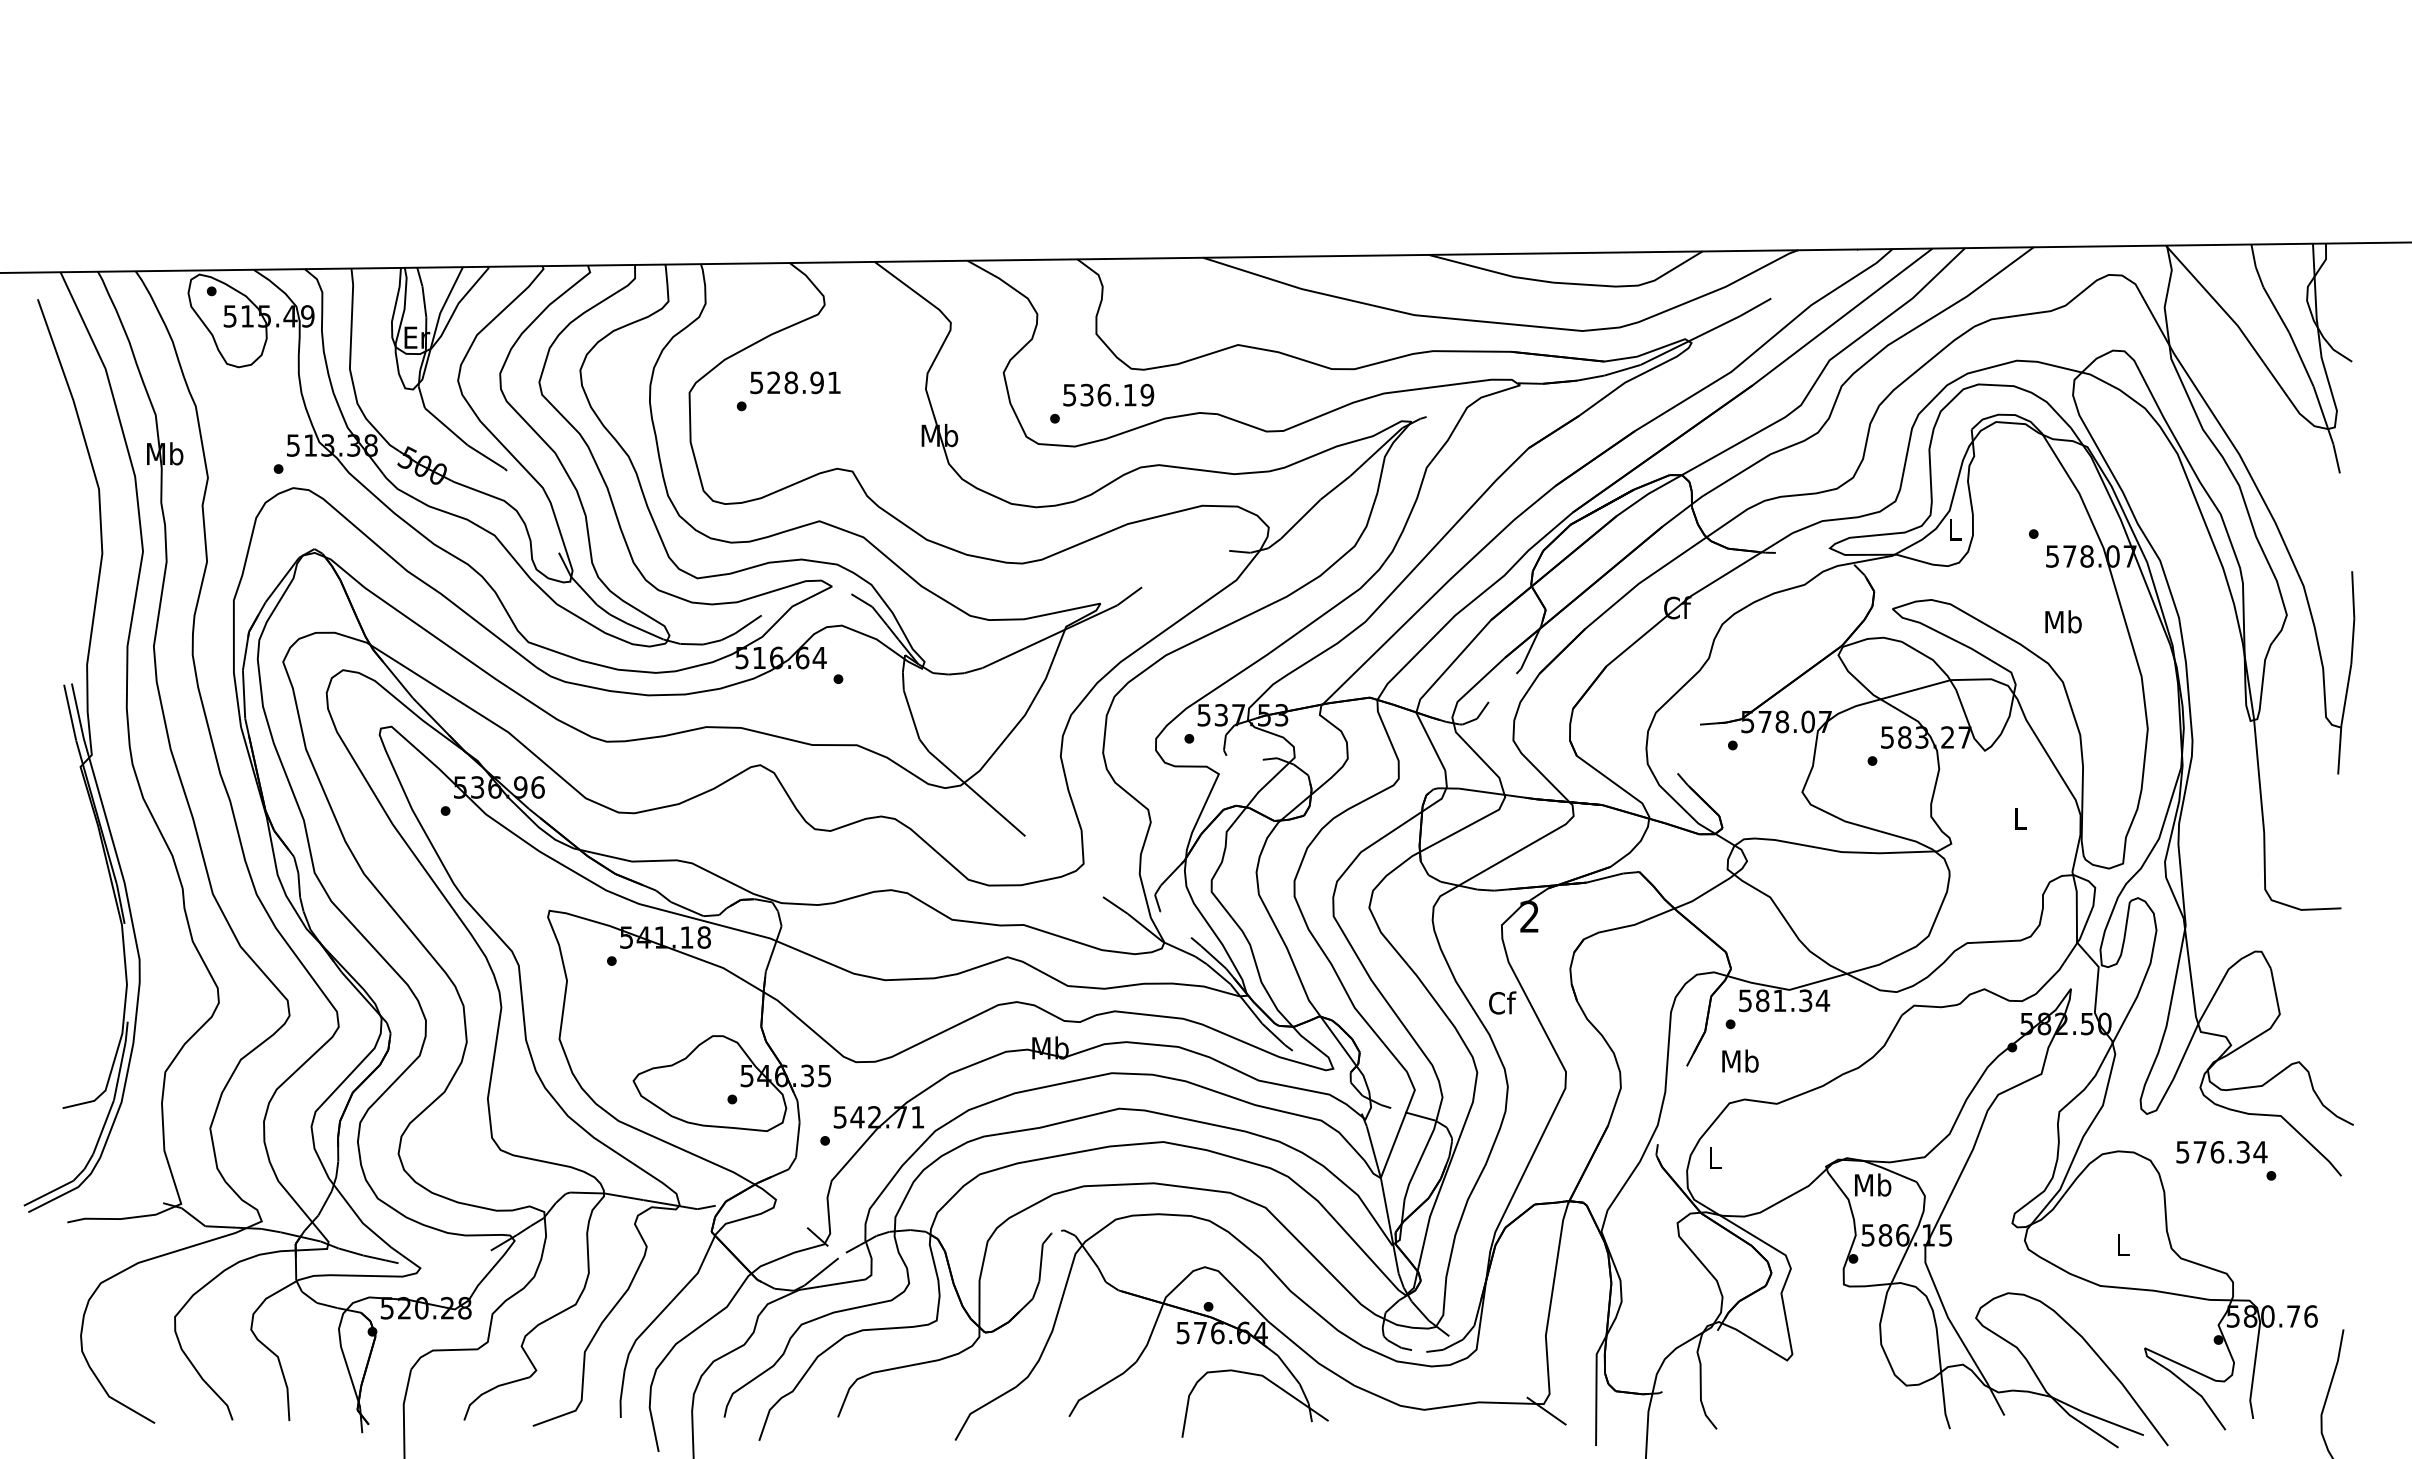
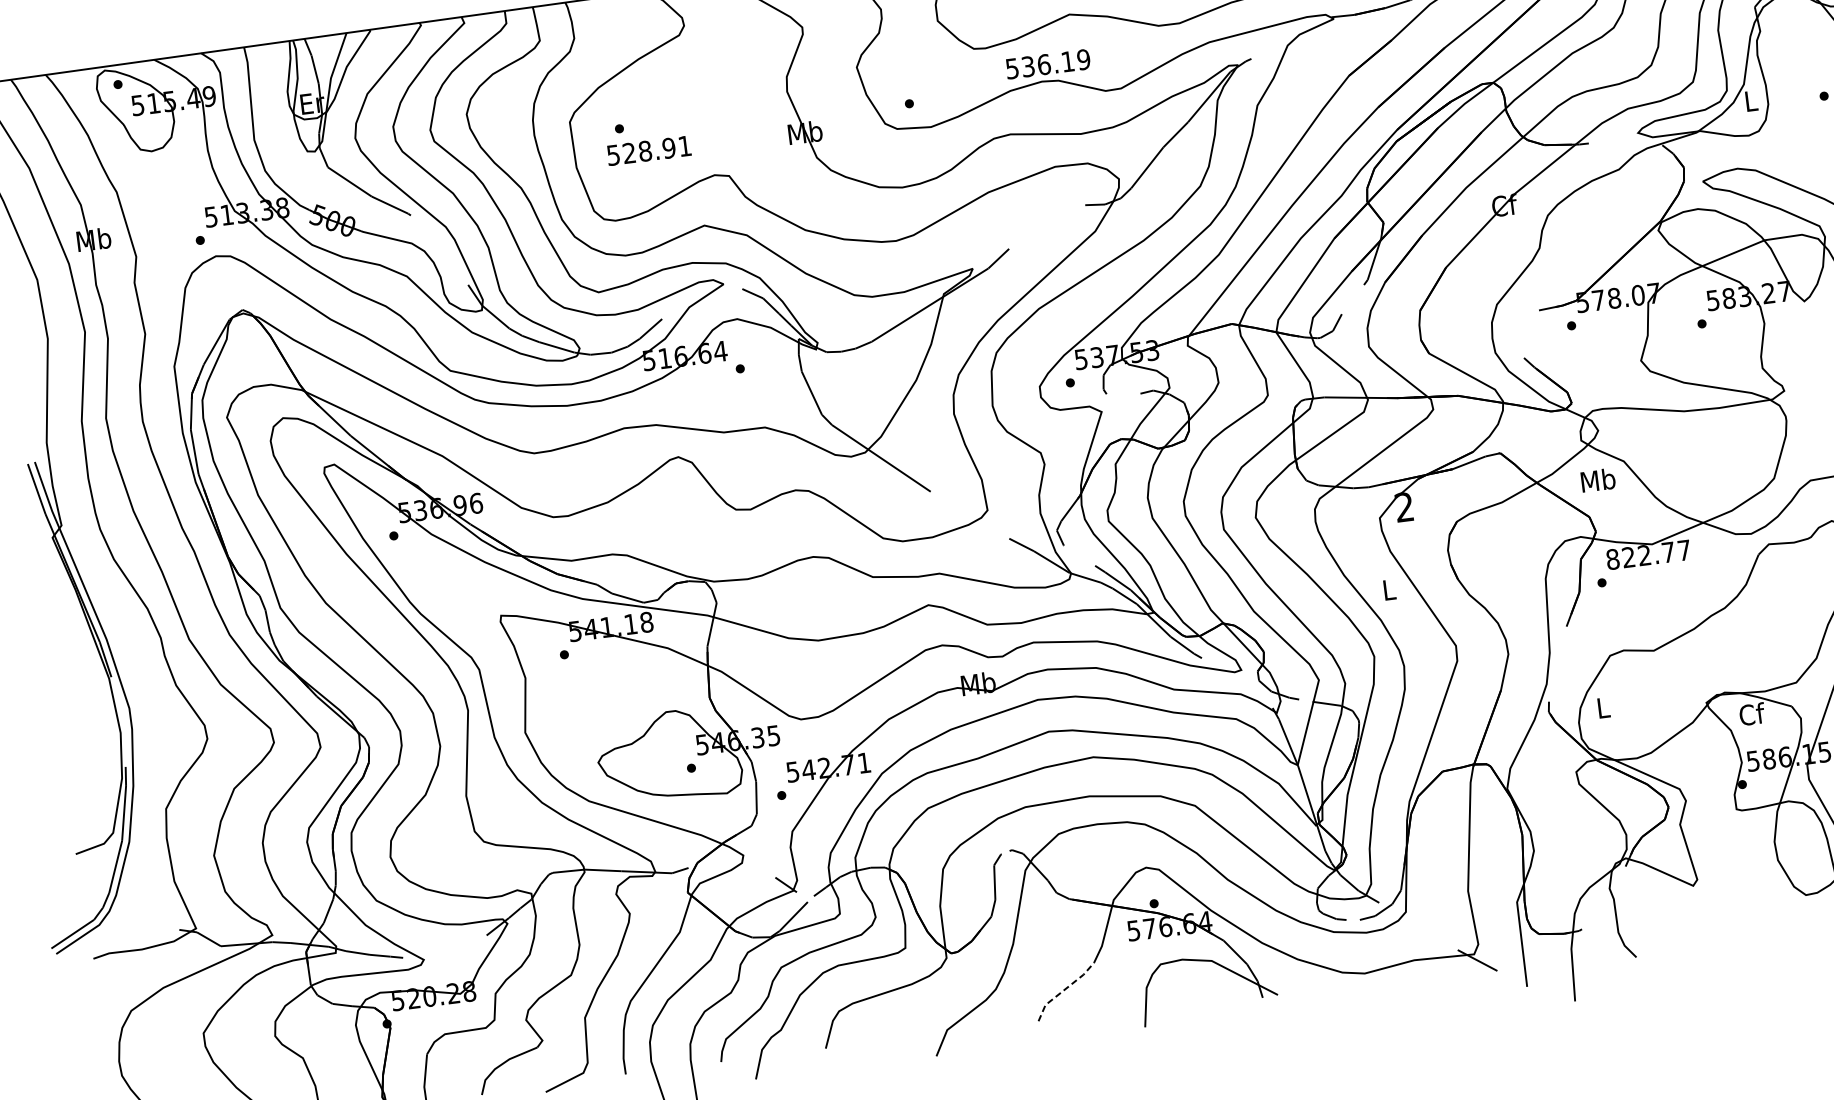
text: (795, 382) -> (649, 150), moved
text: (1108, 394) -> (1047, 63), moved
text: (1784, 1000) -> (1648, 554), 581.34 -> 822.77
text: (1502, 1002) -> (1389, 589), Cf -> L
text: (1740, 1060) -> (1598, 479), moved
text: (1873, 1184) -> (1752, 713), Mb -> Cf
line: (1100, 1387) -> (1064, 990), solid -> dashed

